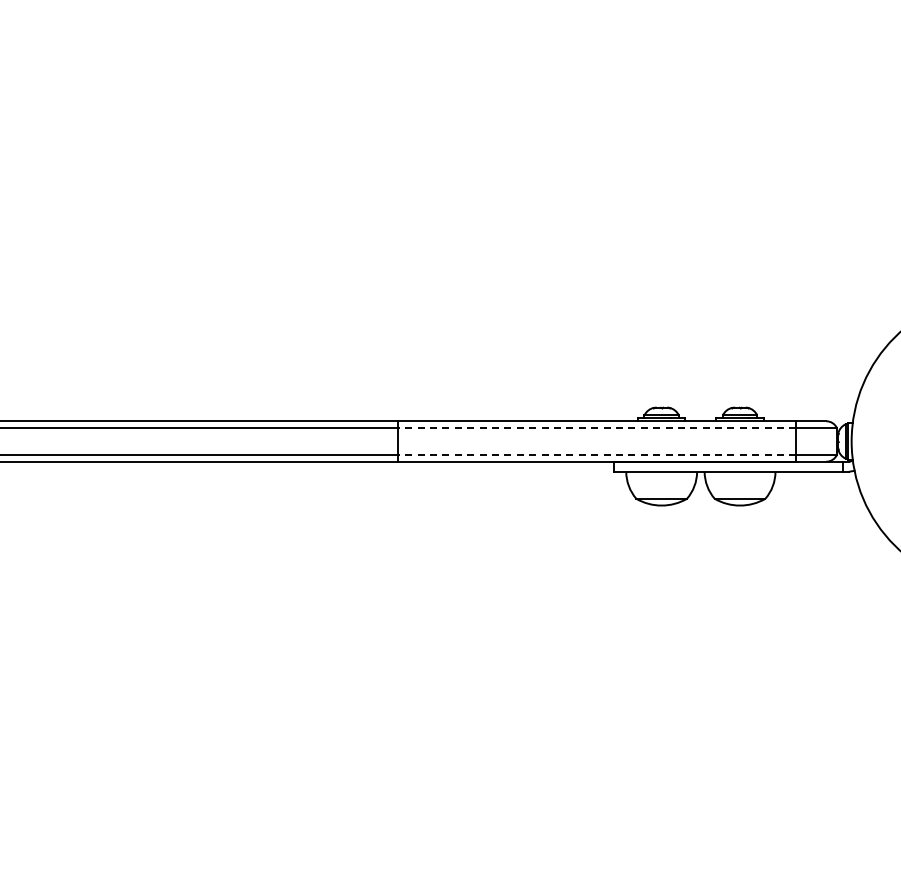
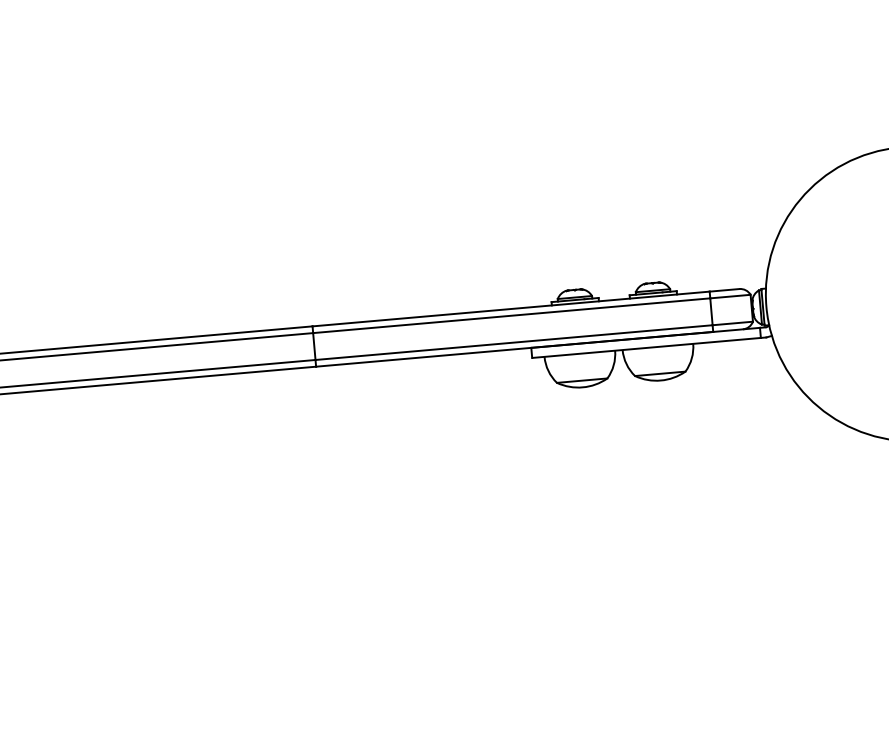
line: (596, 428) -> (511, 316), dashed -> solid
line: (596, 454) -> (513, 342), dashed -> solid

